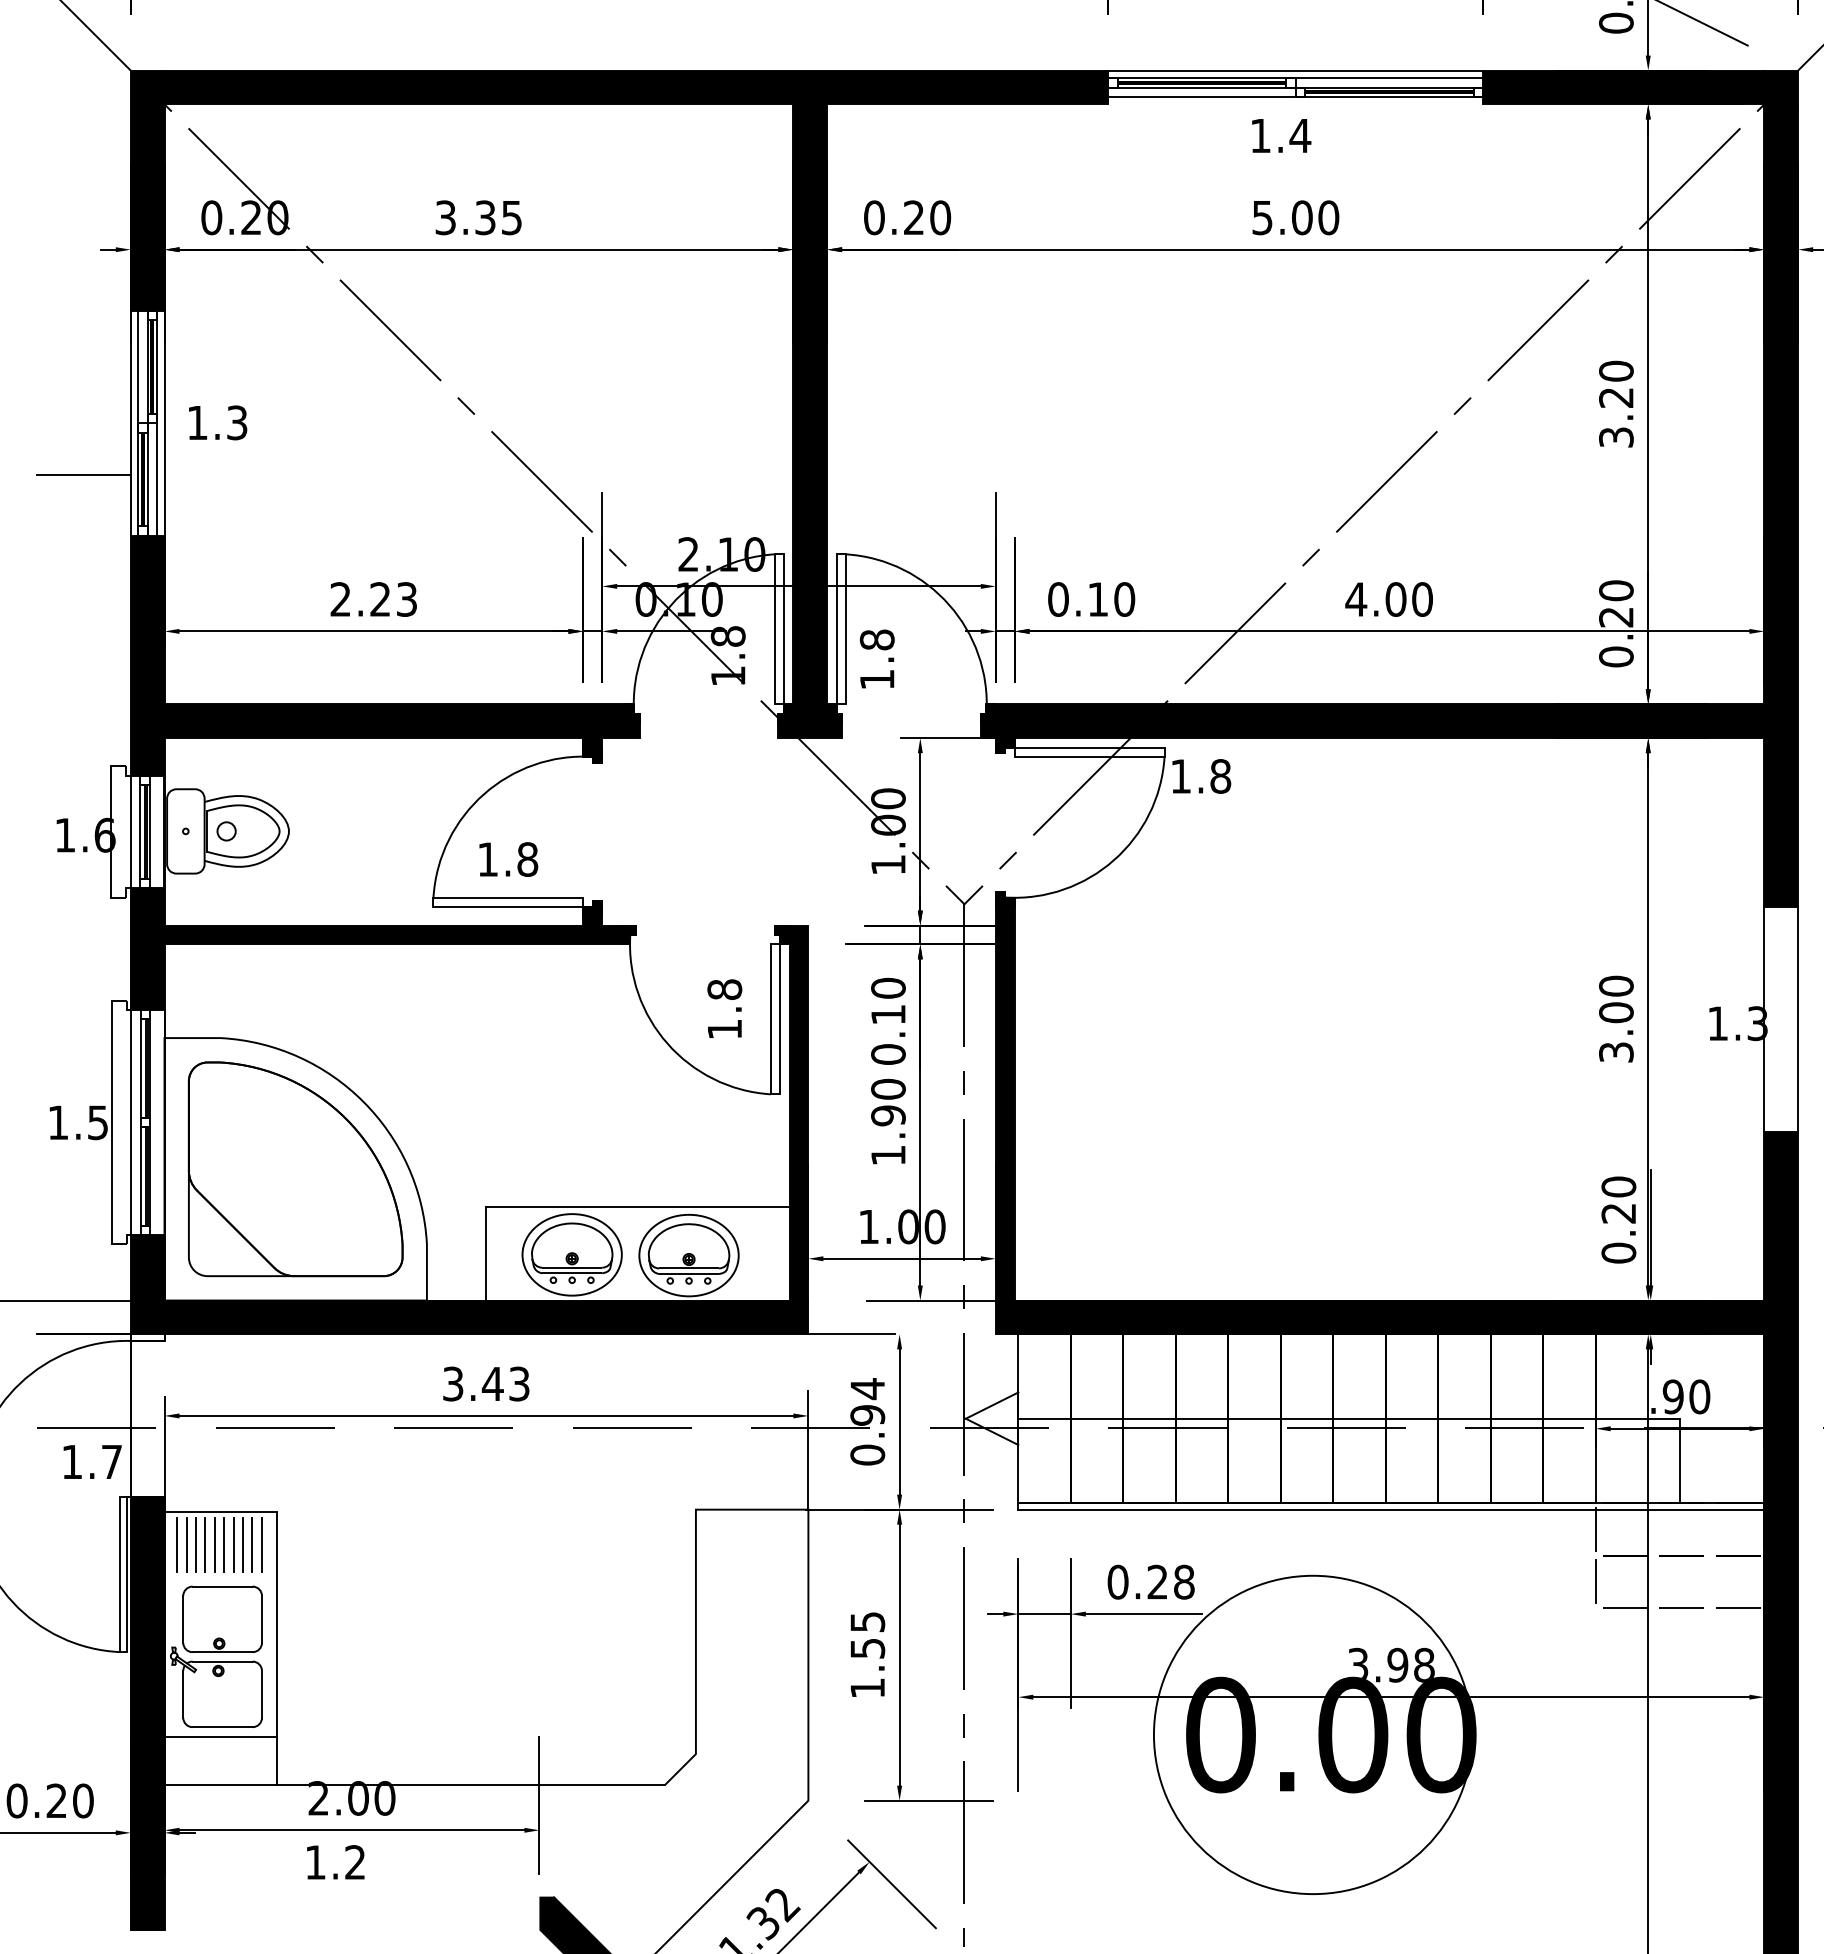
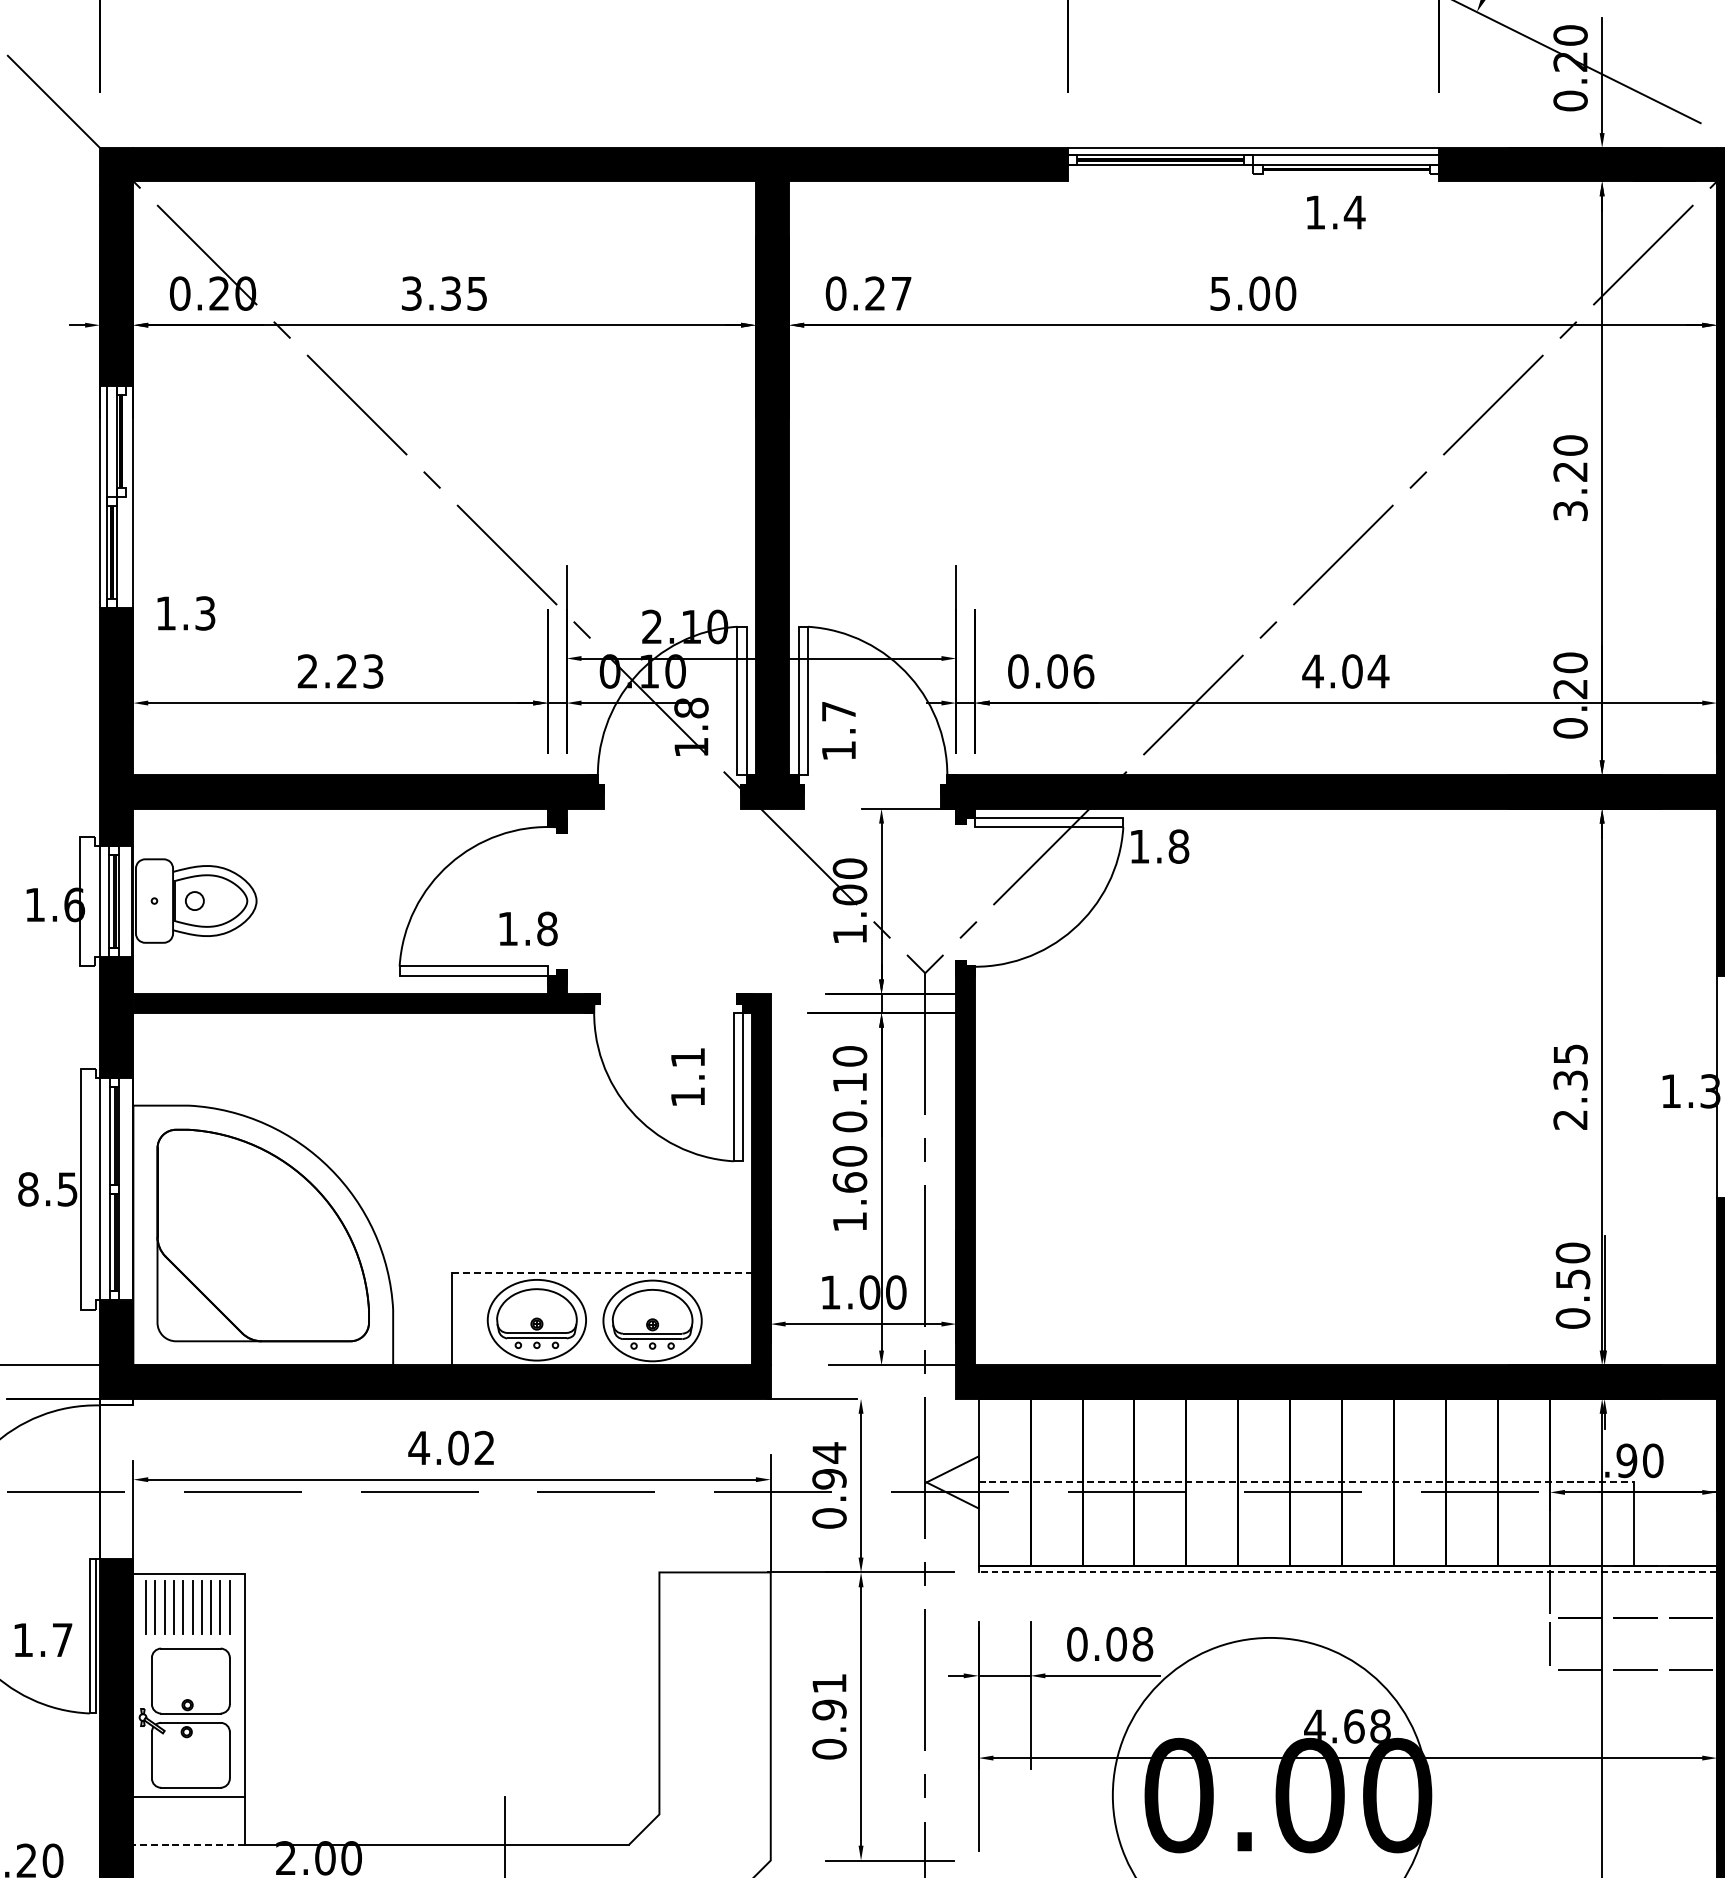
line: (1295, 96) -> (1252, 173), removed
text: (1281, 135) -> (1336, 212), moved
text: (940, 217) -> (901, 293), 0.20 -> 0.27
line: (157, 422) -> (126, 496), removed
text: (218, 422) -> (186, 613), moved
line: (83, 475) -> (53, 548), removed
text: (1111, 599) -> (1070, 671), 0.10 -> 0.06
text: (1422, 599) -> (1378, 671), 4.00 -> 4.04
text: (876, 639) -> (838, 711), 1.8 -> 1.7
text: (508, 859) -> (528, 928), moved
text: (724, 989) -> (687, 1057), 1.8 -> 1.1
text: (1616, 1018) -> (1570, 1086), 3.00 -> 2.35
text: (888, 1115) -> (850, 1182), 1.90 -> 1.60
text: (58, 1122) -> (28, 1189), 1.5 -> 8.5
line: (638, 1206) -> (602, 1272), solid -> dashed
text: (1618, 1213) -> (1572, 1279), 0.20 -> 0.50
text: (485, 1383) -> (451, 1447), 3.43 -> 4.02
line: (1349, 1418) -> (1306, 1482), solid -> dashed
text: (92, 1461) -> (43, 1639), moved
line: (1390, 1509) -> (1346, 1572), solid -> dashed
text: (1157, 1581) -> (1116, 1643), 0.28 -> 0.08
text: (867, 1655) -> (829, 1716), 1.55 -> 0.91
text: (1377, 1664) -> (1334, 1725), 3.98 -> 4.68
line: (220, 1784) -> (188, 1844), solid -> dashed

